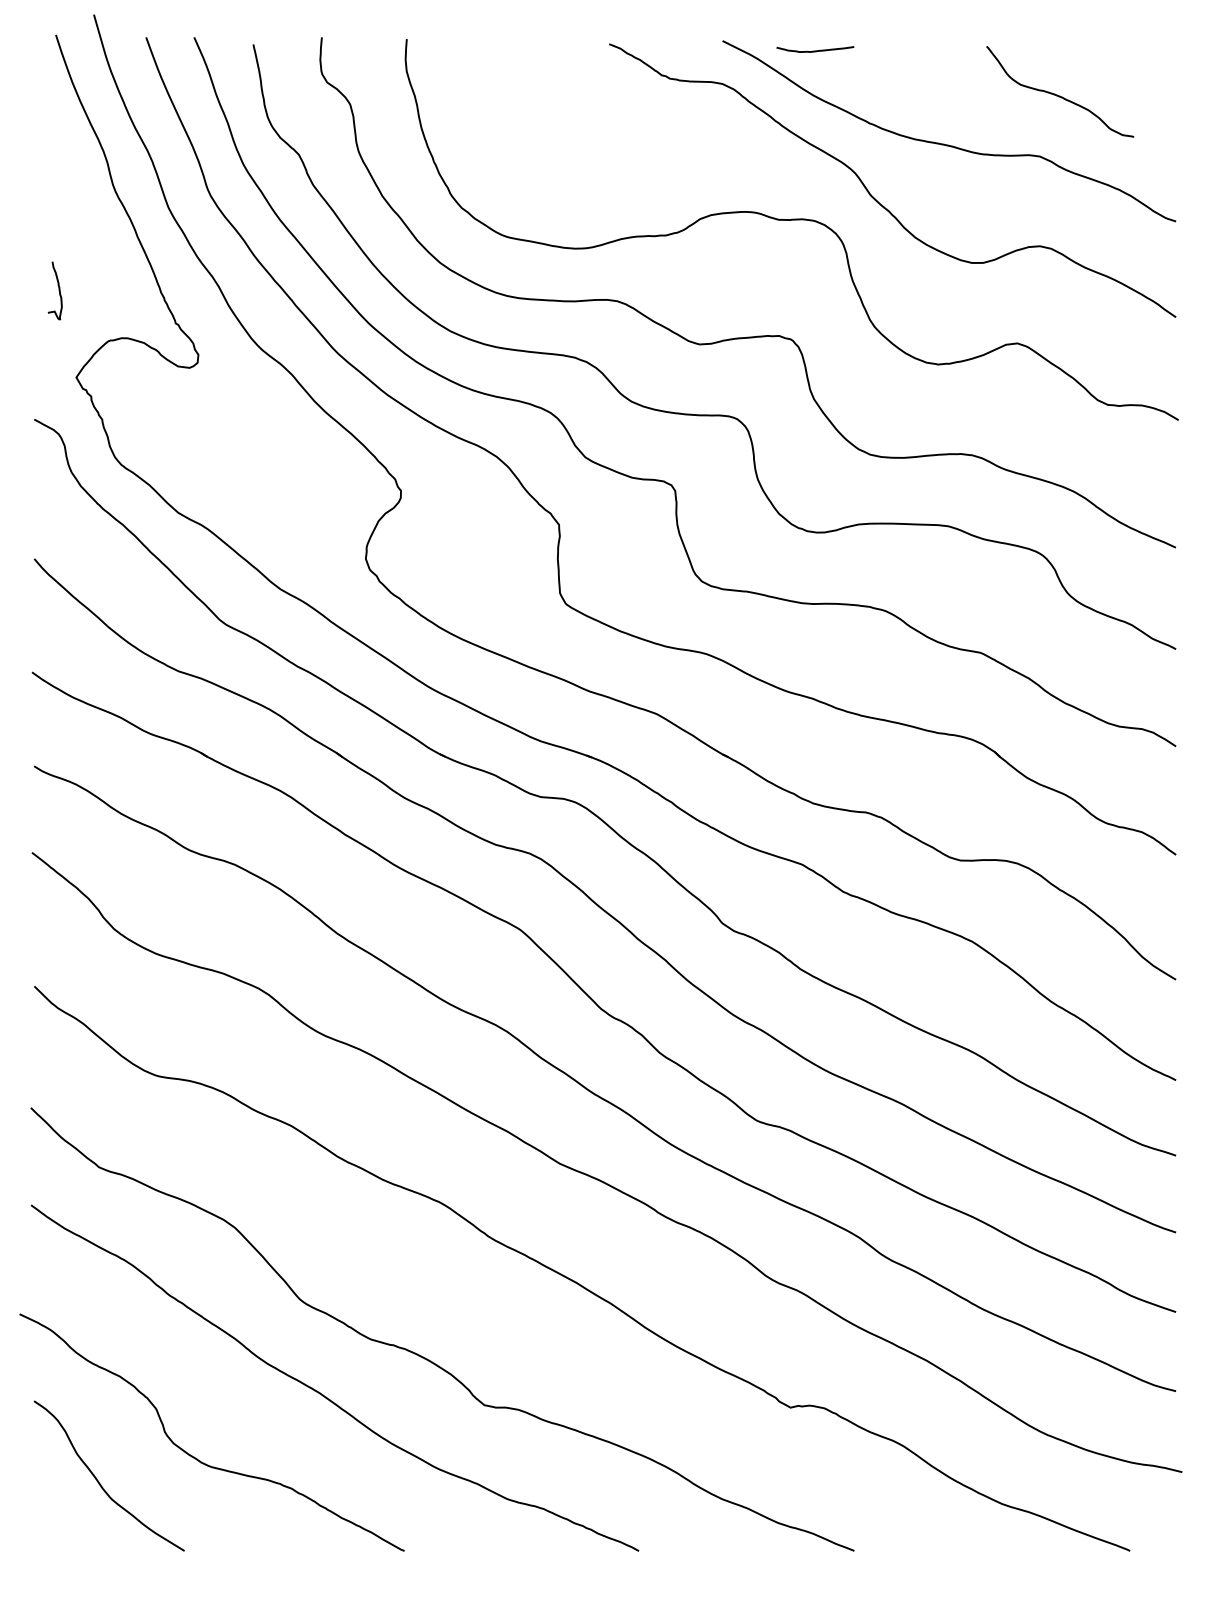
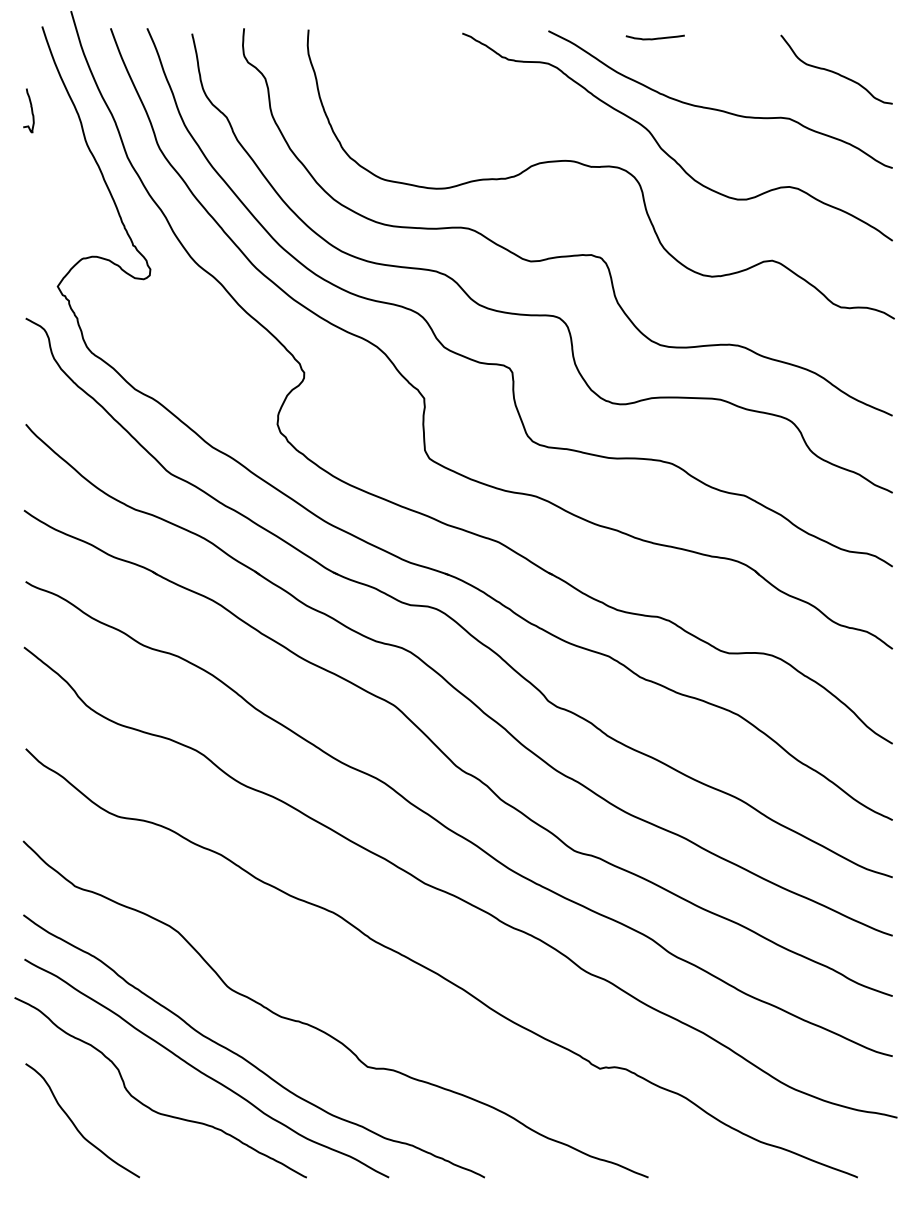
curve: (815, 50) -> (655, 38), moved
curve: (1060, 95) -> (836, 72), moved
curve: (58, 290) -> (31, 110), moved
curve: (269, 1413) -> (204, 1073), added

